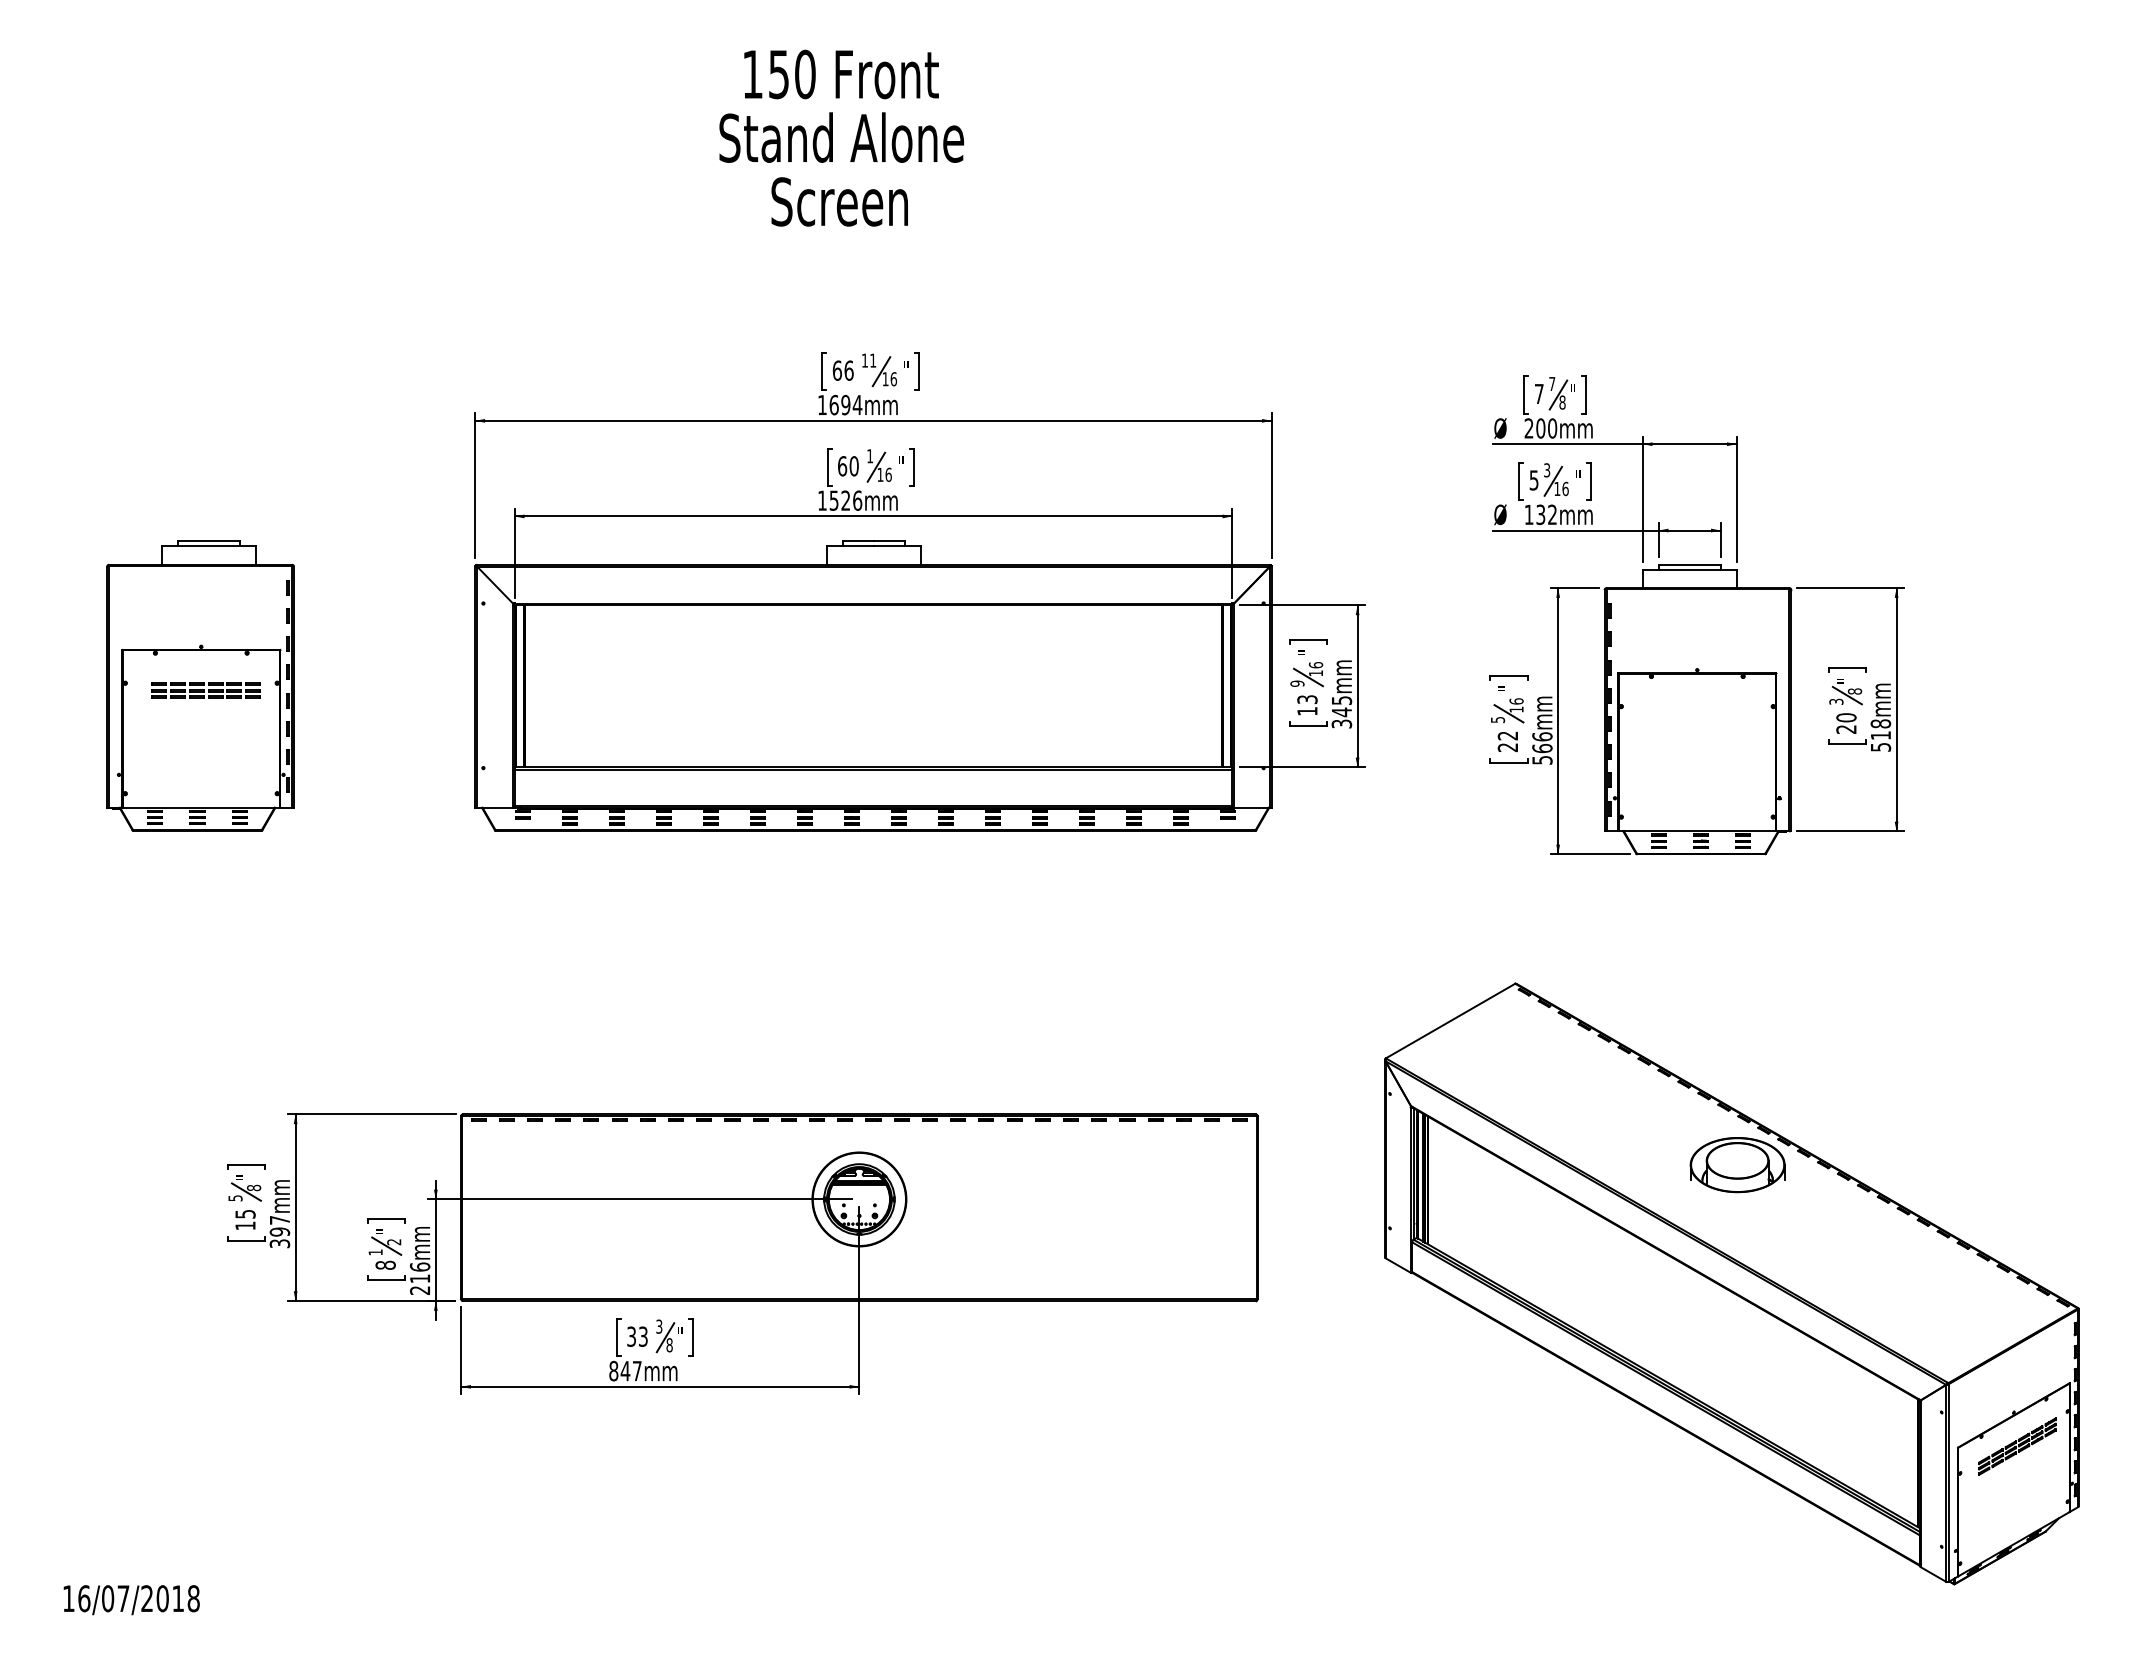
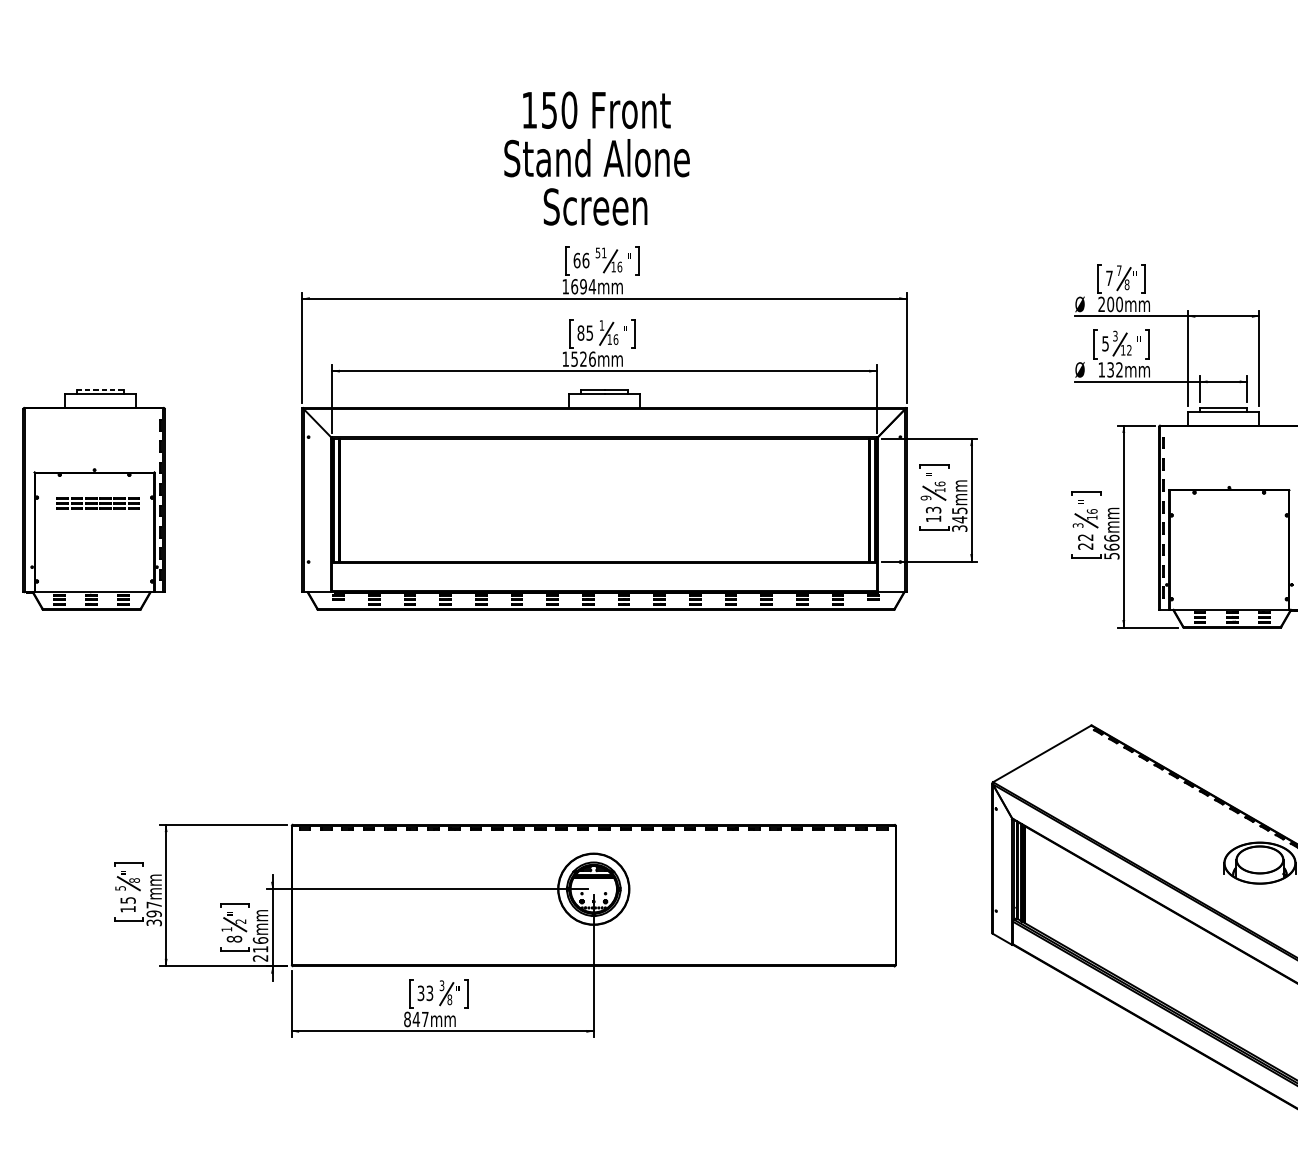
text: (841, 137) -> (596, 158), moved
text: (864, 360) -> (597, 252), 11 -> 51
text: (848, 466) -> (585, 333), 60 -> 85
text: (1565, 488) -> (1129, 349), 16 -> 12
line: (209, 541) -> (100, 390), solid -> dashed
text: (1497, 719) -> (1077, 525), 5 -> 3

